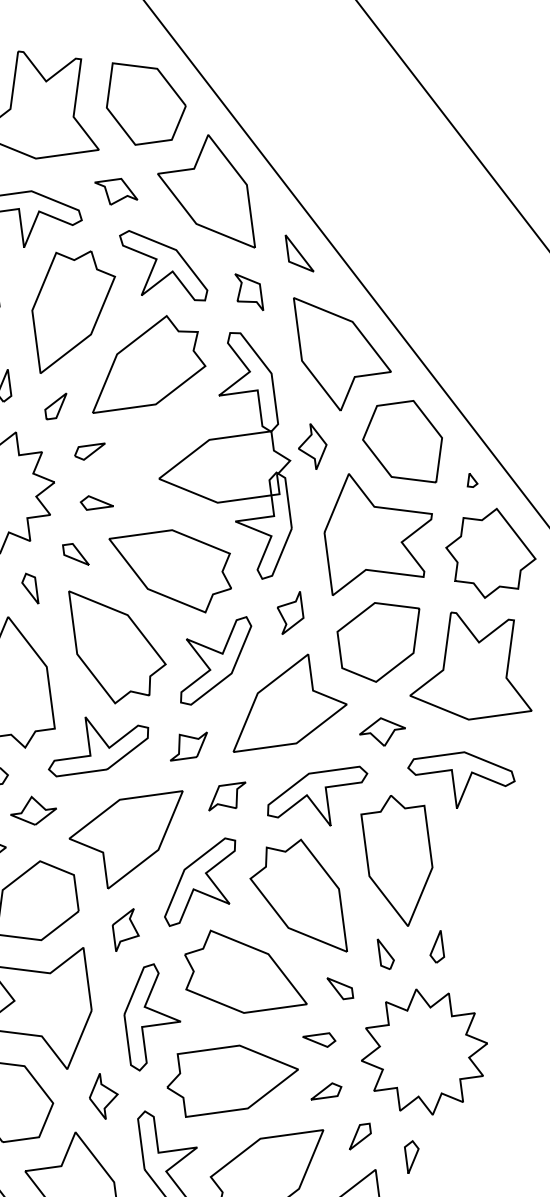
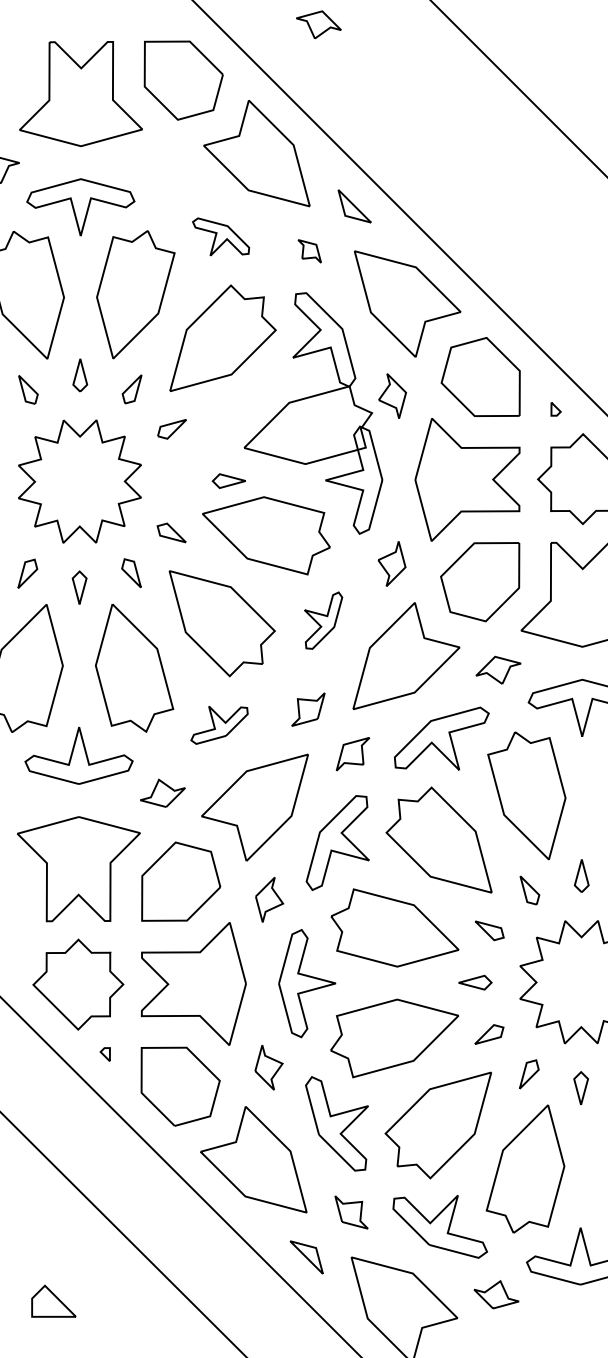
part: (115, 191) -> (318, 24), moved
part: (162, 266) -> (220, 236), size x0.6
part: (248, 292) -> (309, 251), size x0.7
part: (96, 503) -> (228, 480), moved
part: (215, 660) -> (323, 620), size x0.6
part: (98, 750) -> (219, 725), size x0.6

